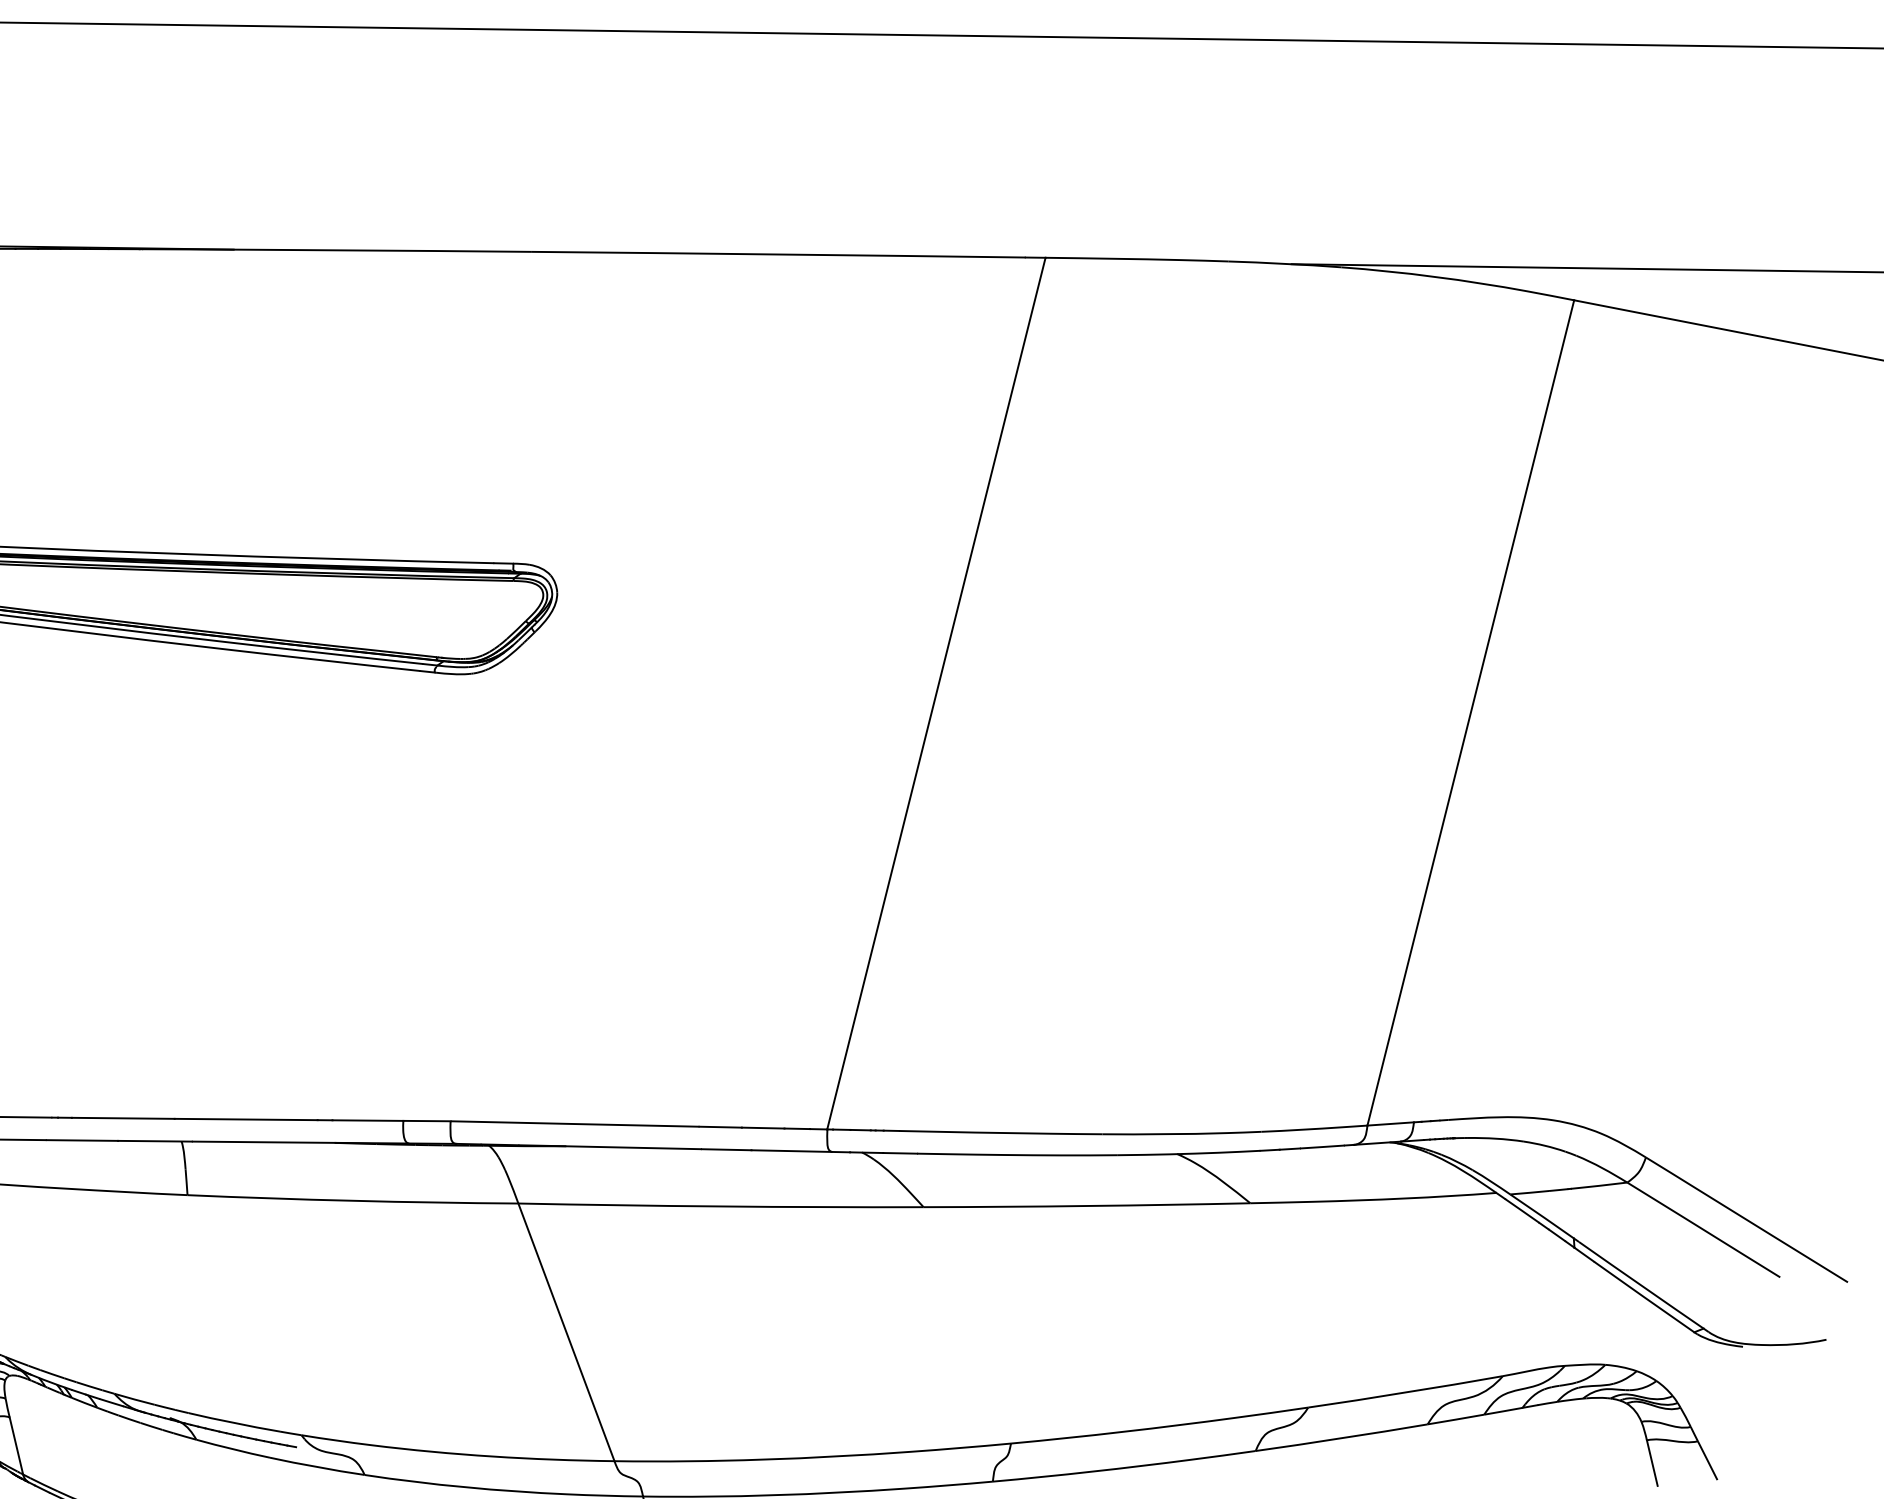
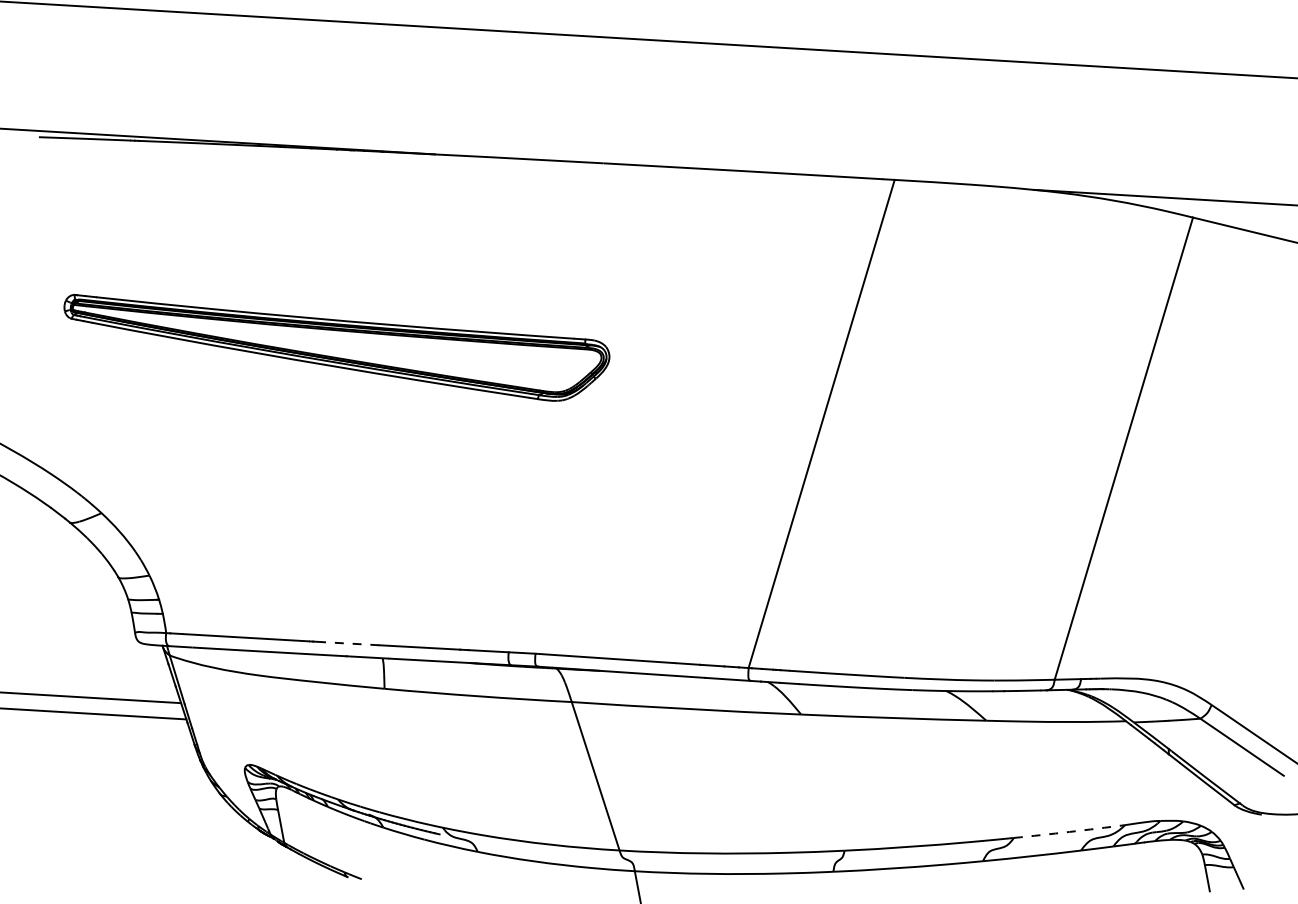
line: (122, 1118) -> (349, 643), solid -> dashed
arc: (1405, 1391) -> (1069, 831), solid -> dashed

